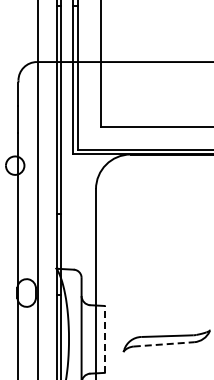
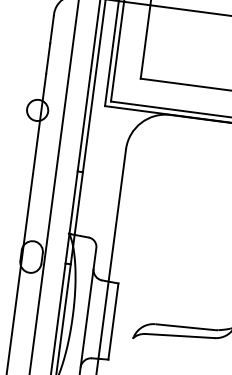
line: (104, 338) -> (113, 320), dashed -> solid
line: (164, 344) -> (180, 336), dashed -> solid

